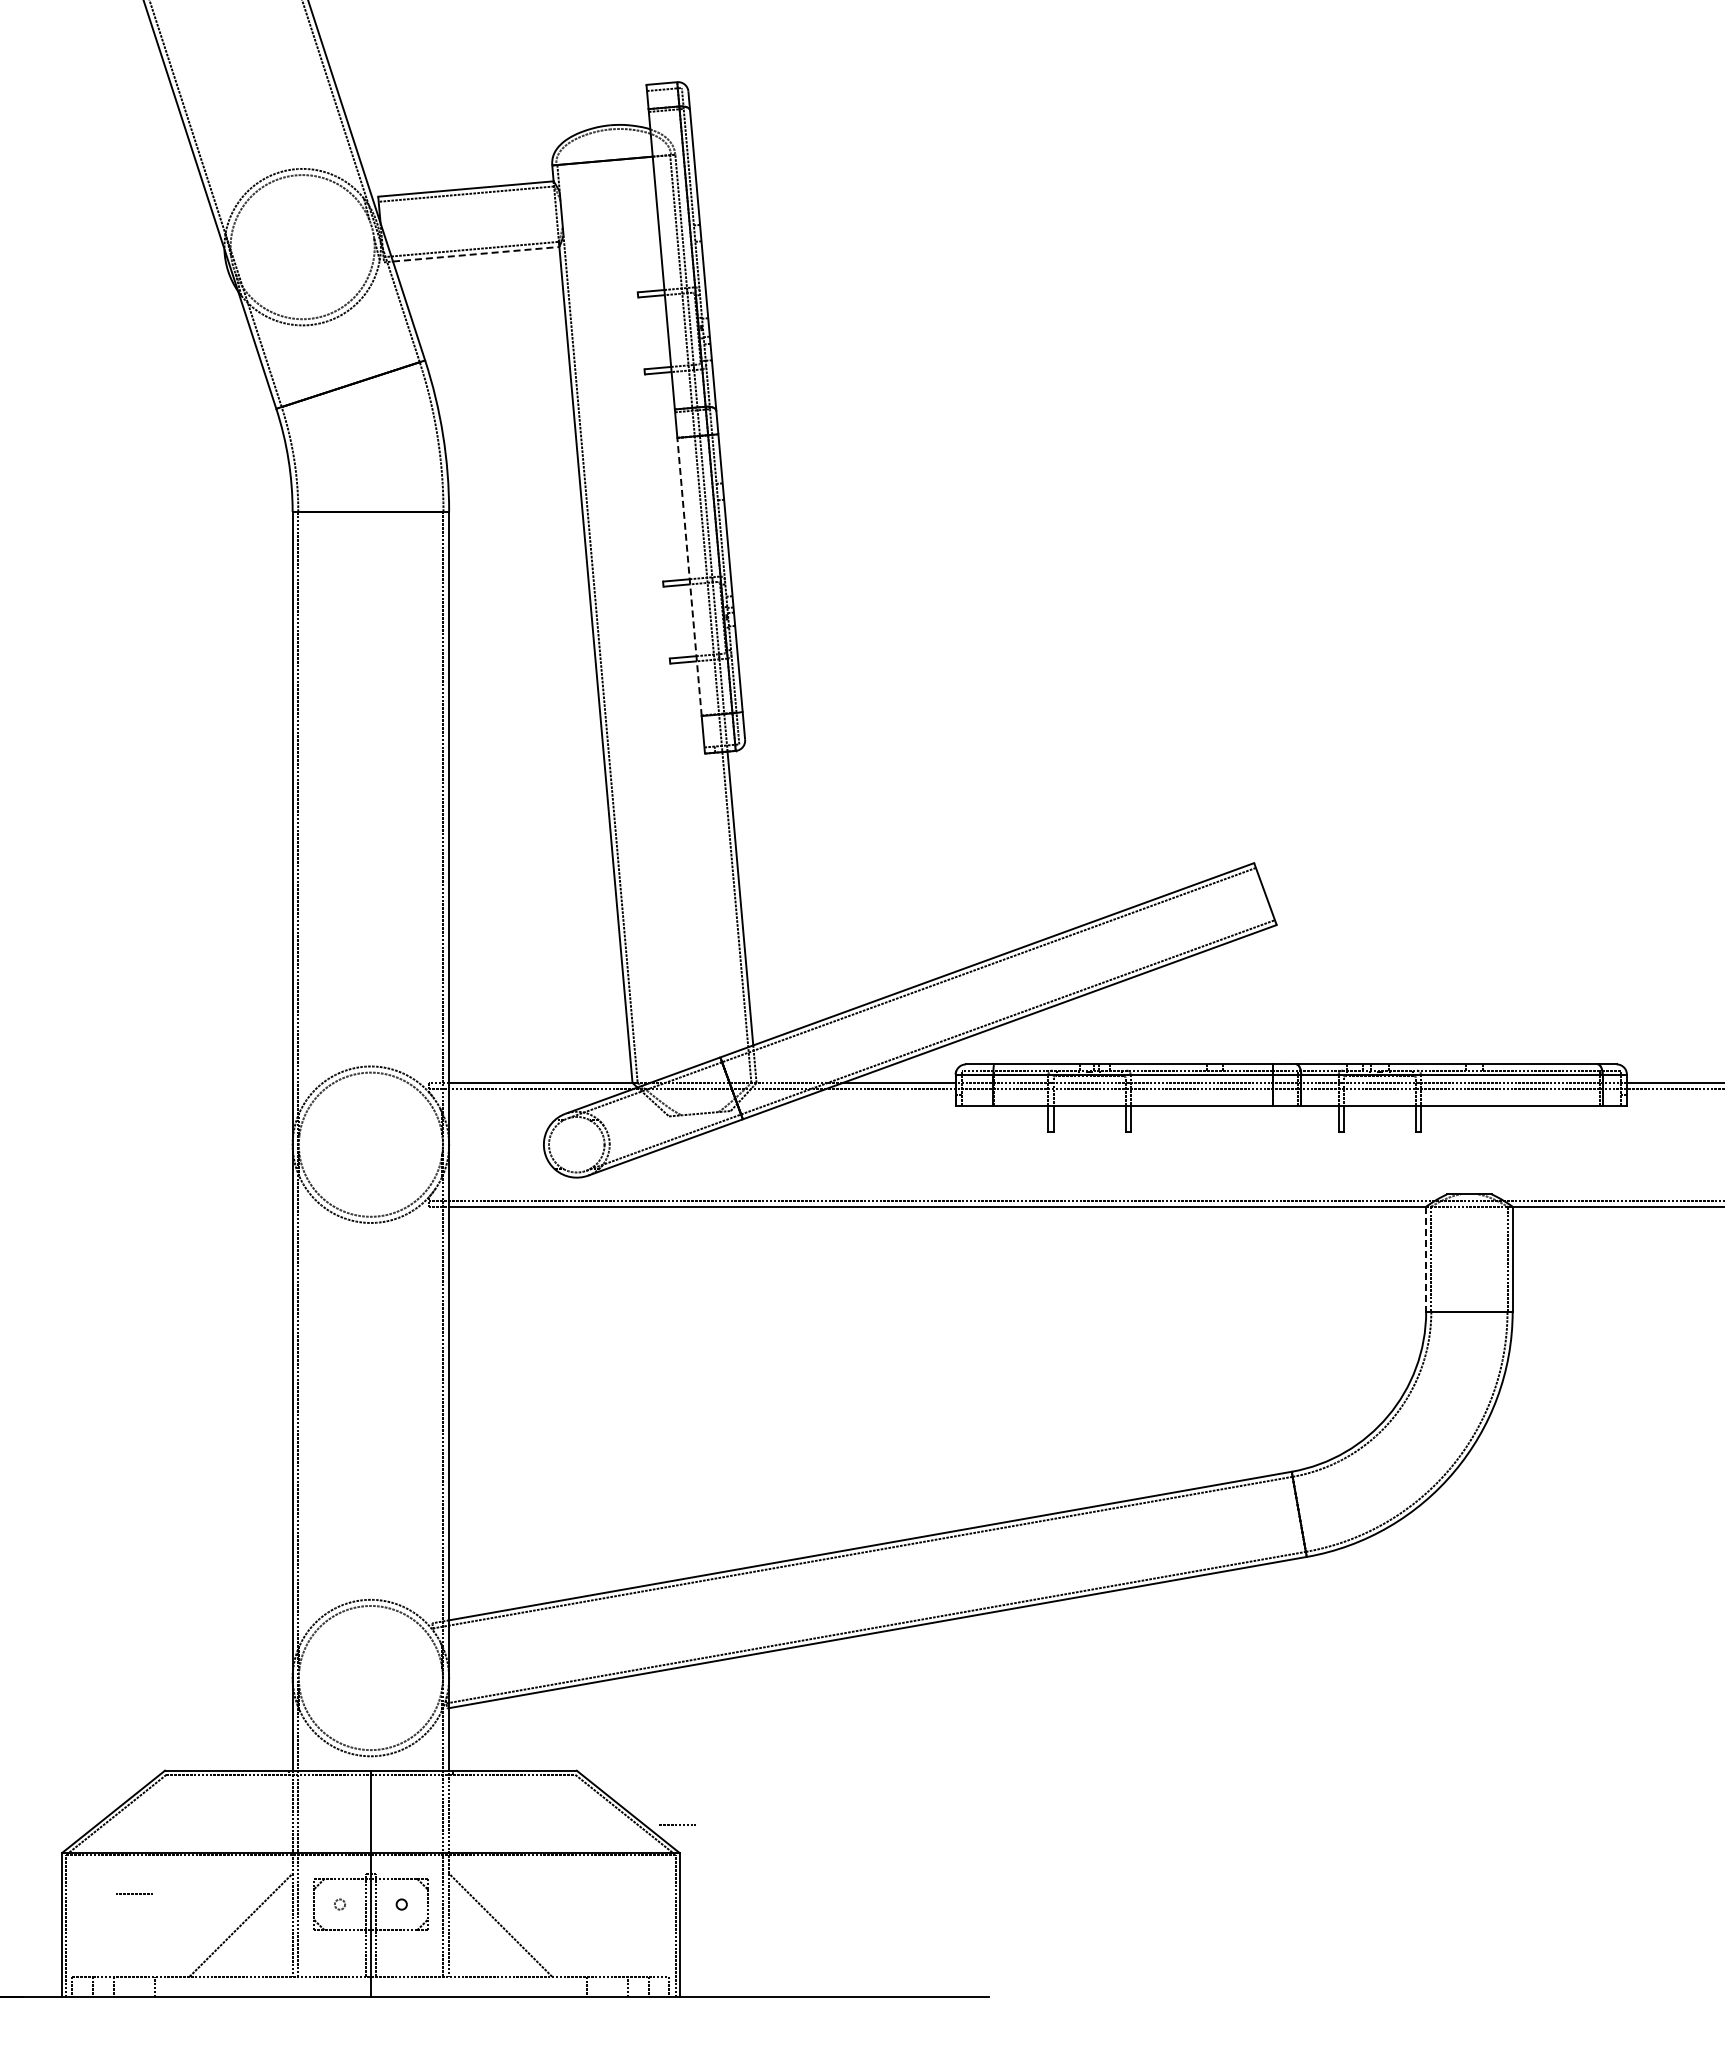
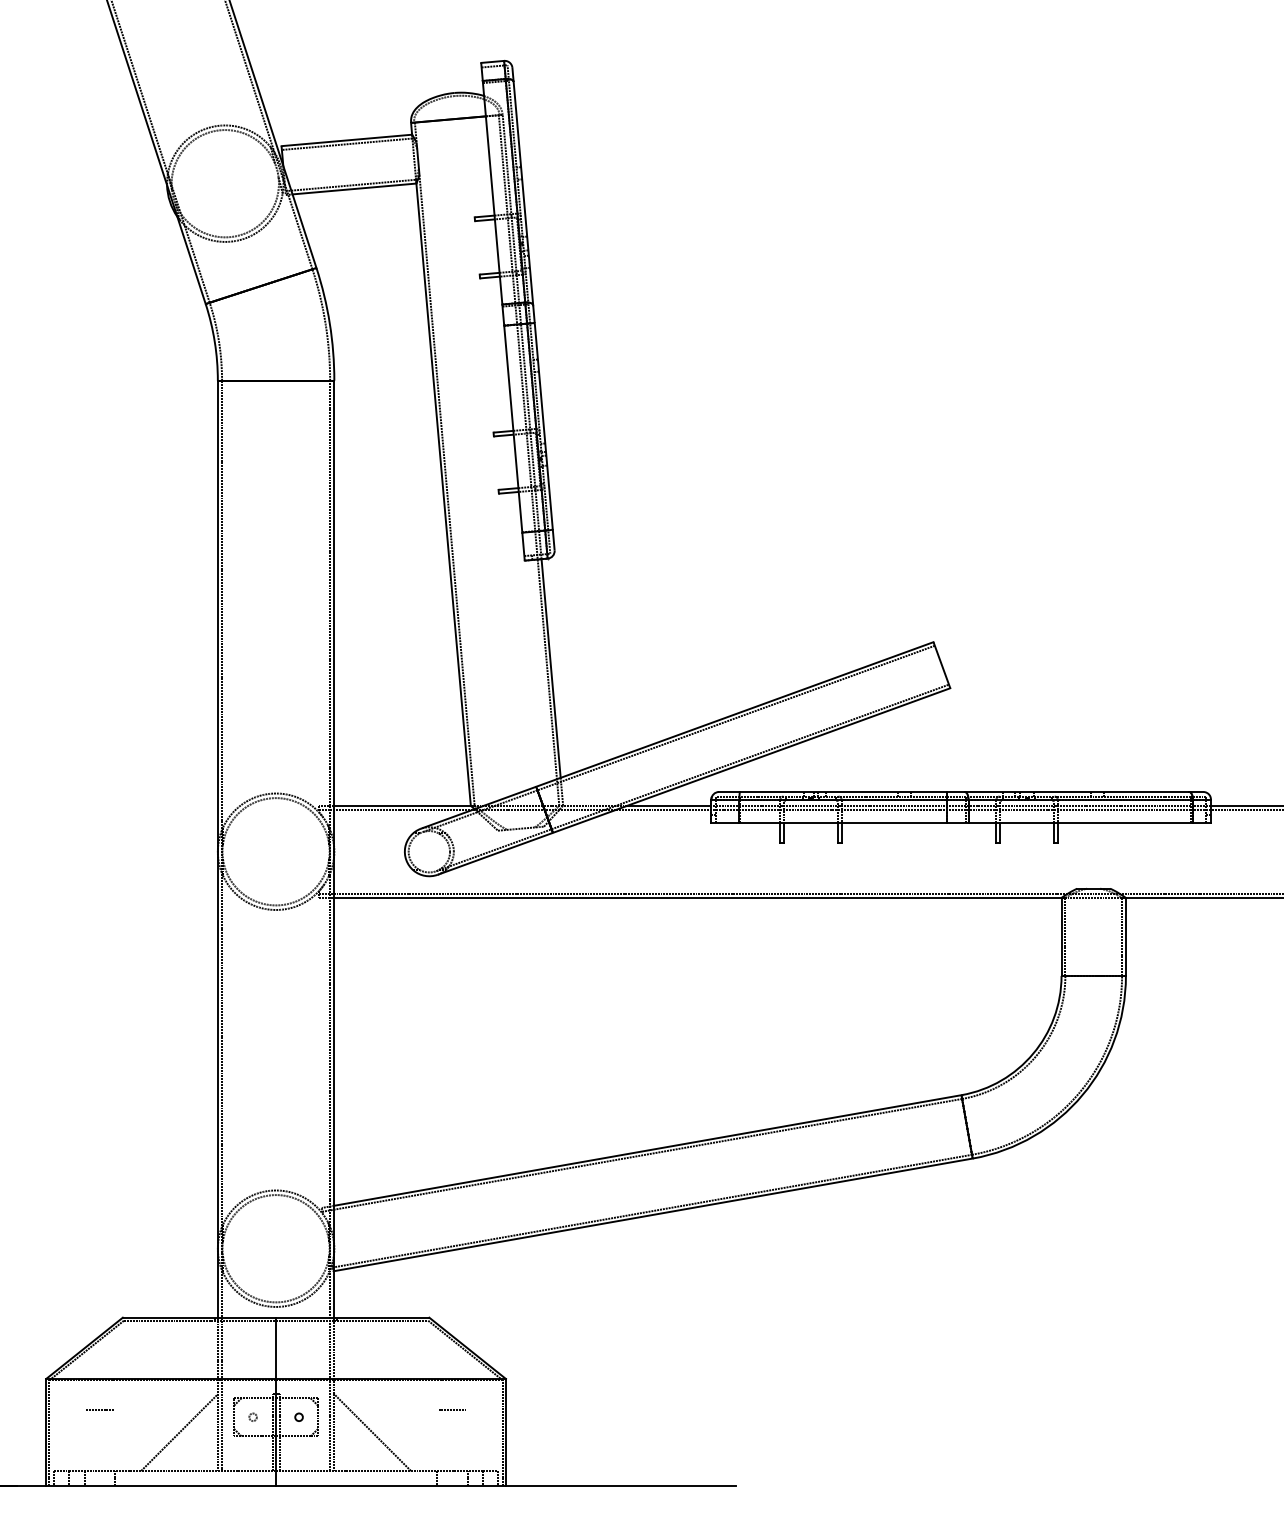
line: (476, 254) -> (354, 189), dashed -> solid
line: (689, 577) -> (513, 429), dashed -> solid
line: (1426, 1259) -> (1061, 937), dashed -> solid
line: (676, 1824) -> (451, 1409), moved

